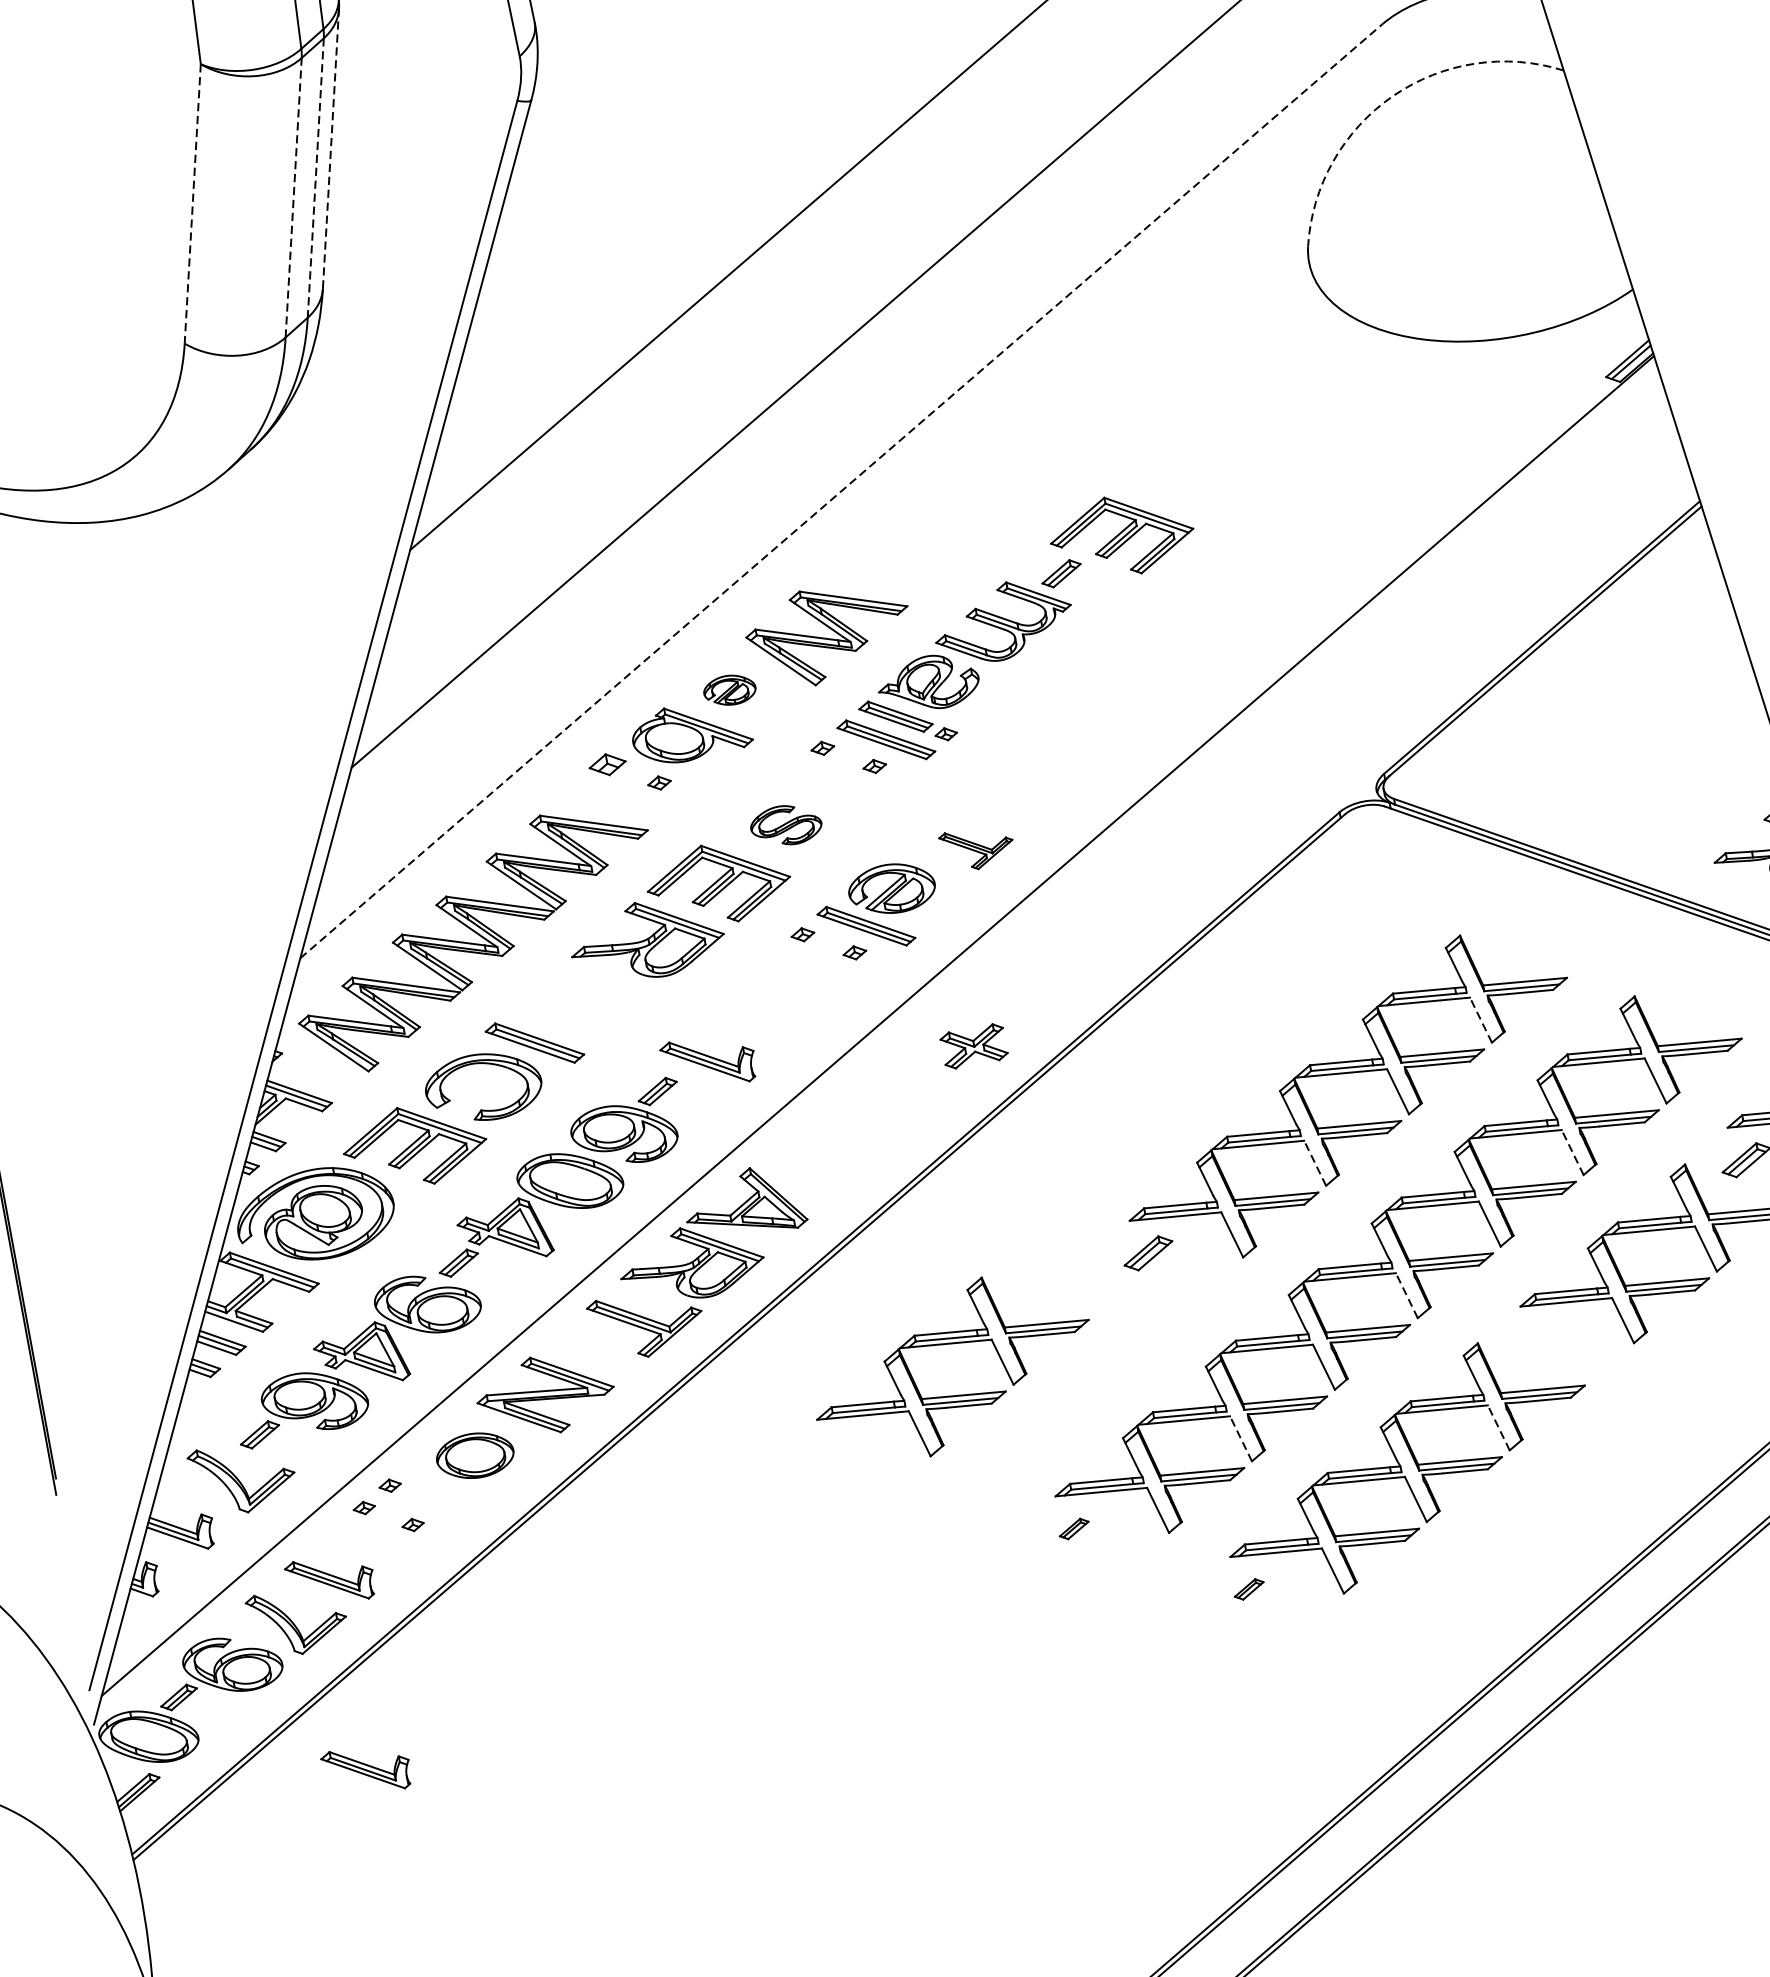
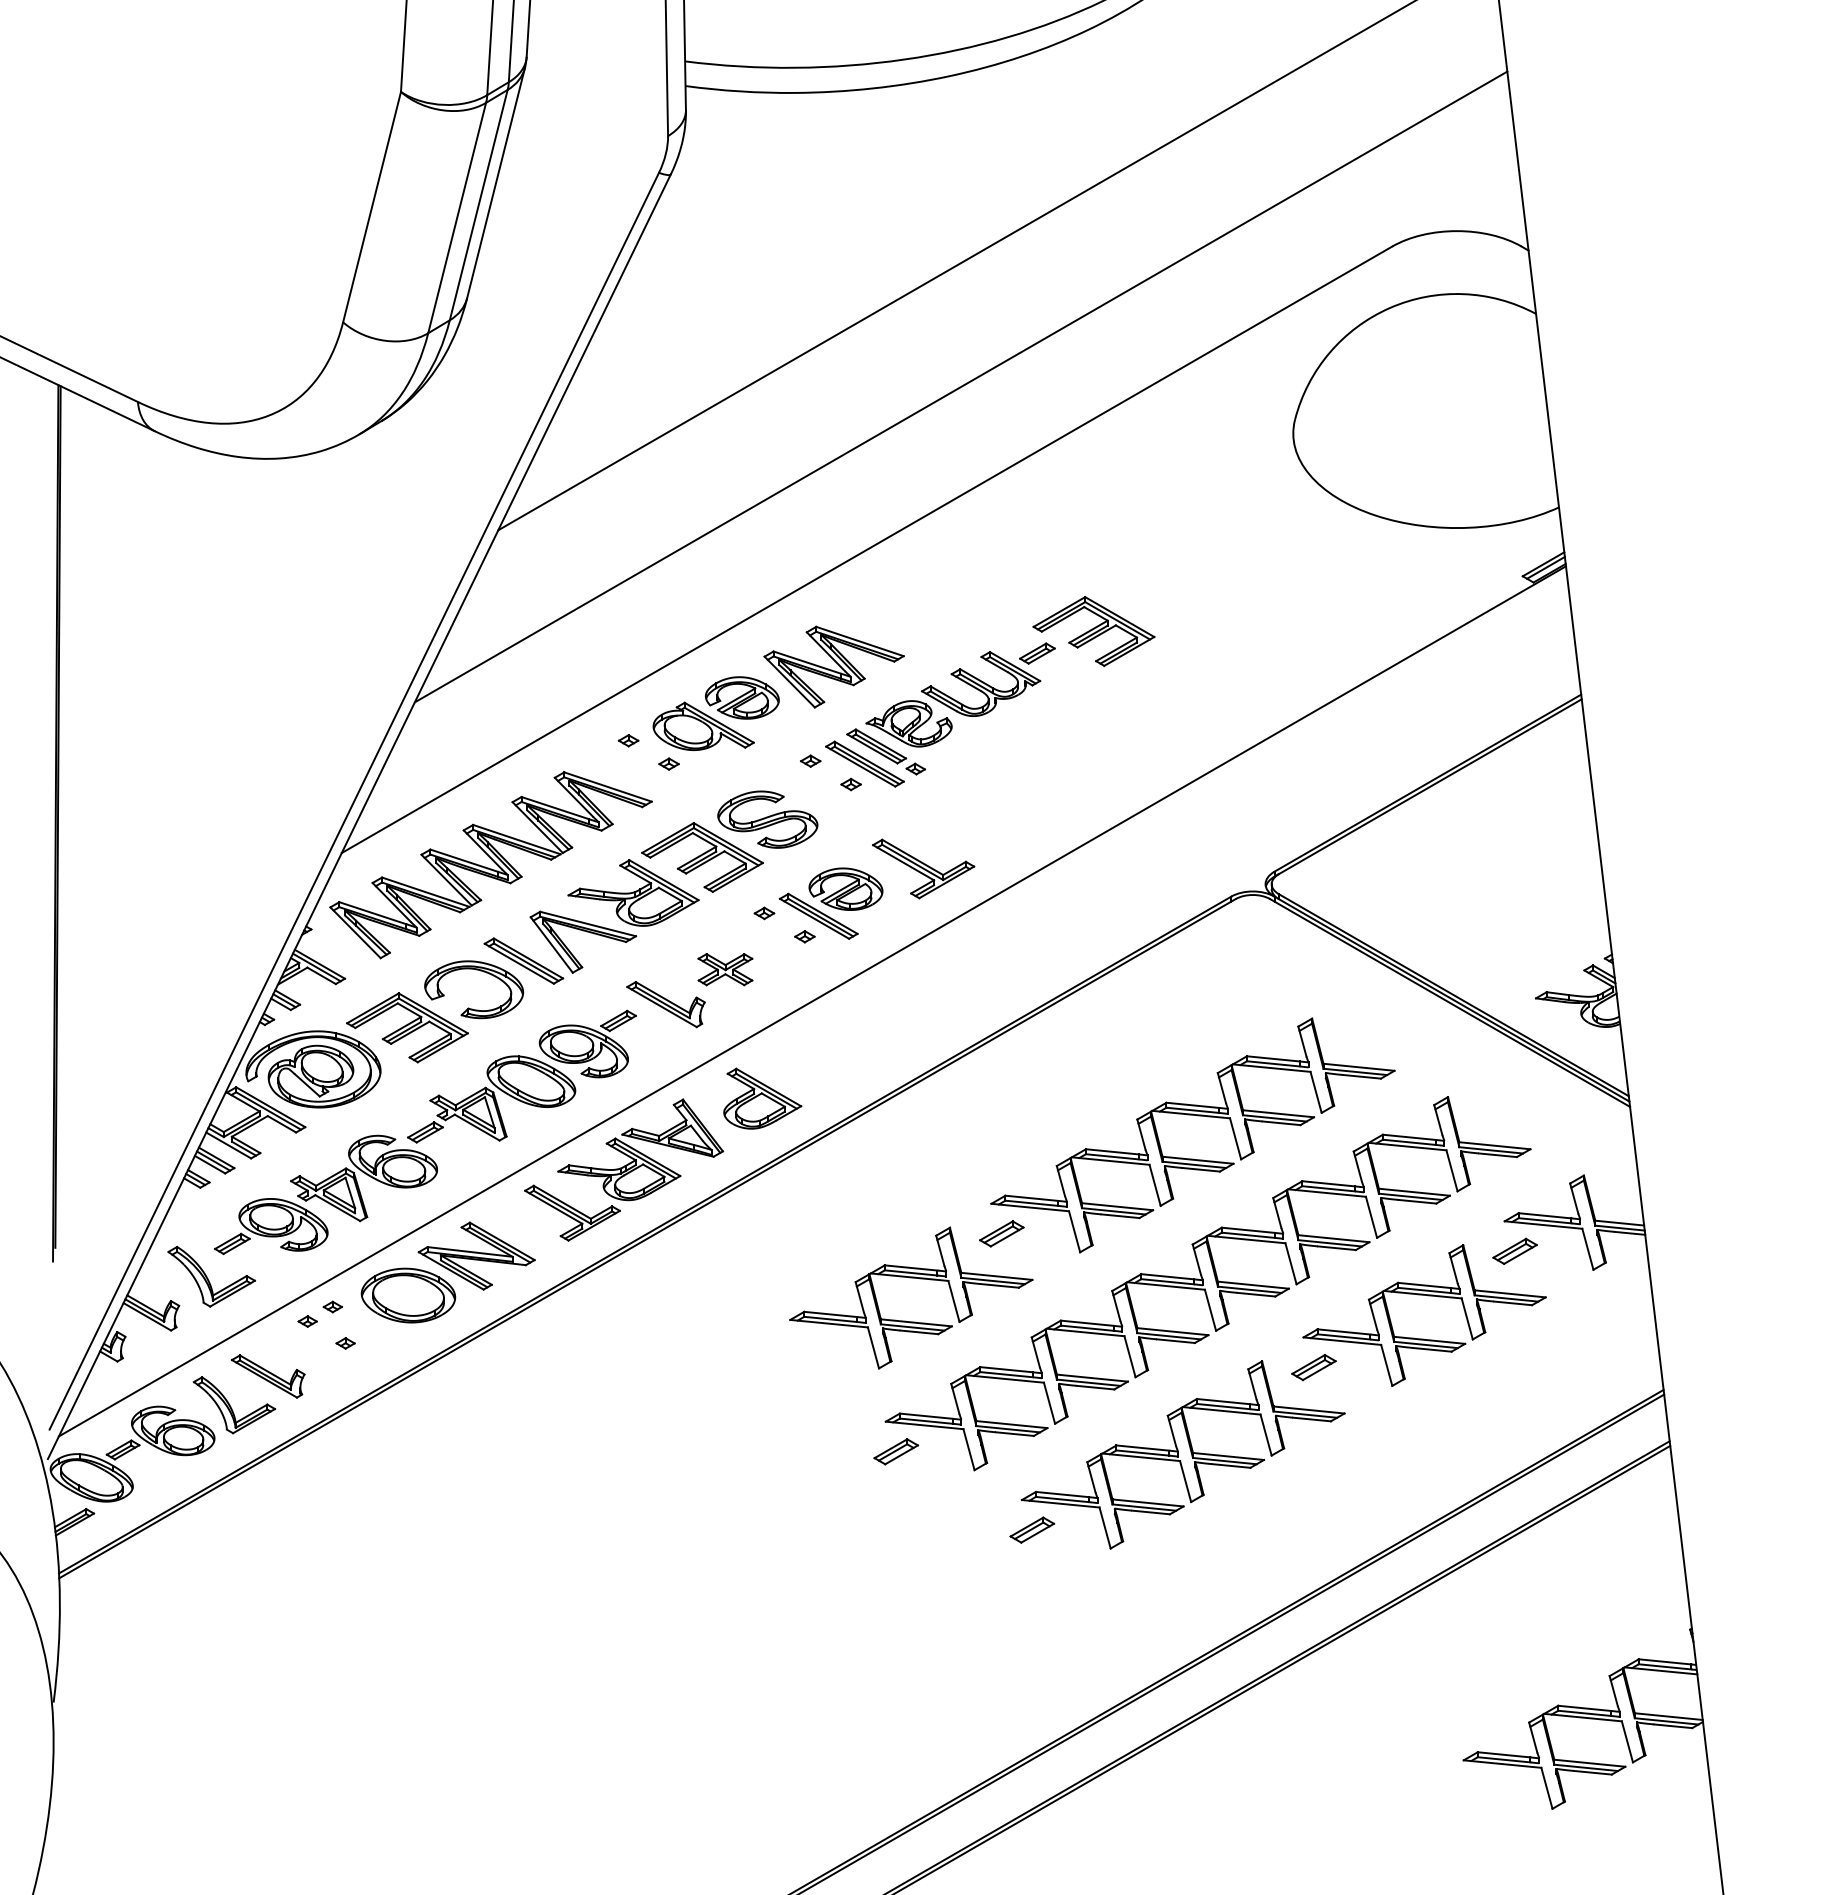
arc: (1392, 96) -> (1389, 308), dashed -> solid
line: (331, 149) -> (496, 183), dashed -> solid
line: (315, 178) -> (478, 205), dashed -> solid
line: (294, 198) -> (457, 218), dashed -> solid
line: (193, 204) -> (372, 207), dashed -> solid
line: (841, 490) -> (867, 549), dashed -> solid
part: (729, 689) -> (742, 697), size x1.67
part: (607, 764) -> (628, 740), size x0.62
part: (785, 825) -> (767, 819), size x1.67
part: (977, 847) -> (923, 868), size x1.67
part: (601, 996) -> (586, 932), added
line: (1480, 1019) -> (1315, 1091), dashed -> solid
part: (974, 1046) -> (725, 969), moved
part: (841, 1149) -> (762, 1098), added
line: (1572, 1151) -> (1371, 1216), dashed -> solid
line: (1314, 1162) -> (1154, 1184), dashed -> solid
line: (1406, 1294) -> (1210, 1309), dashed -> solid
part: (1538, 1339) -> (1313, 1367), added
part: (948, 1345) -> (911, 1278), moved
line: (1497, 1427) -> (1265, 1434), dashed -> solid
line: (1240, 1438) -> (1049, 1402), dashed -> solid
part: (475, 1455) -> (408, 1295), size x1.43
part: (1073, 1528) -> (895, 1451), size x1.67
part: (1249, 1588) -> (1032, 1529), size x1.67
part: (367, 1770) -> (268, 1540), removed

